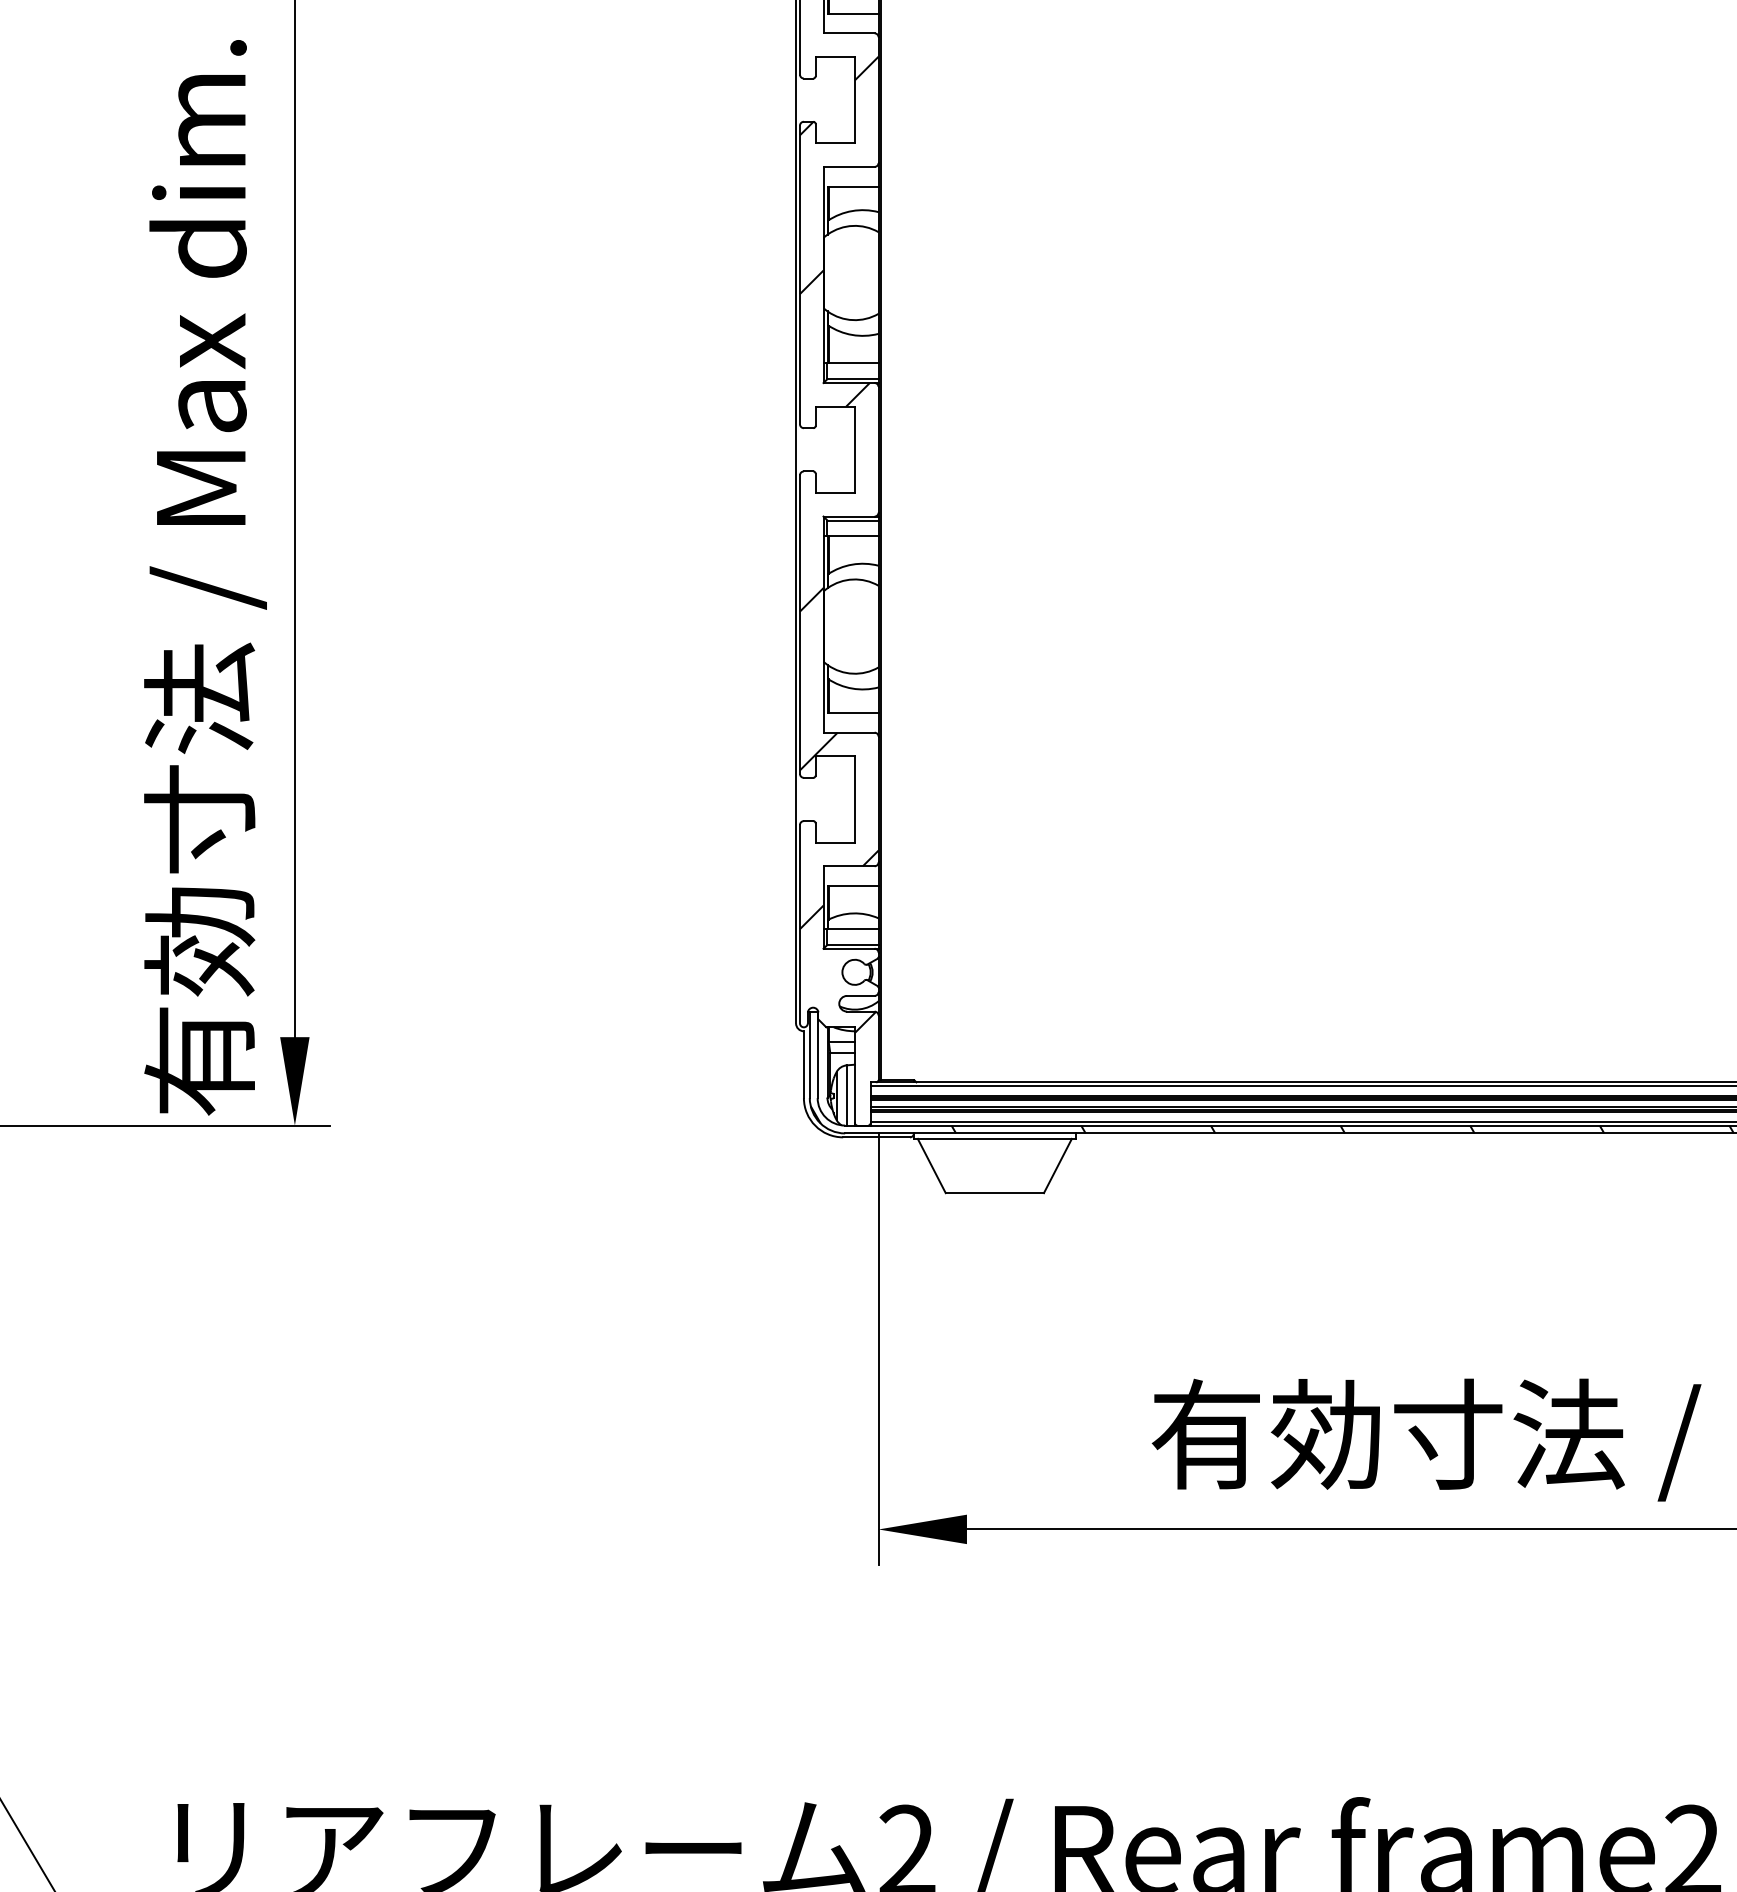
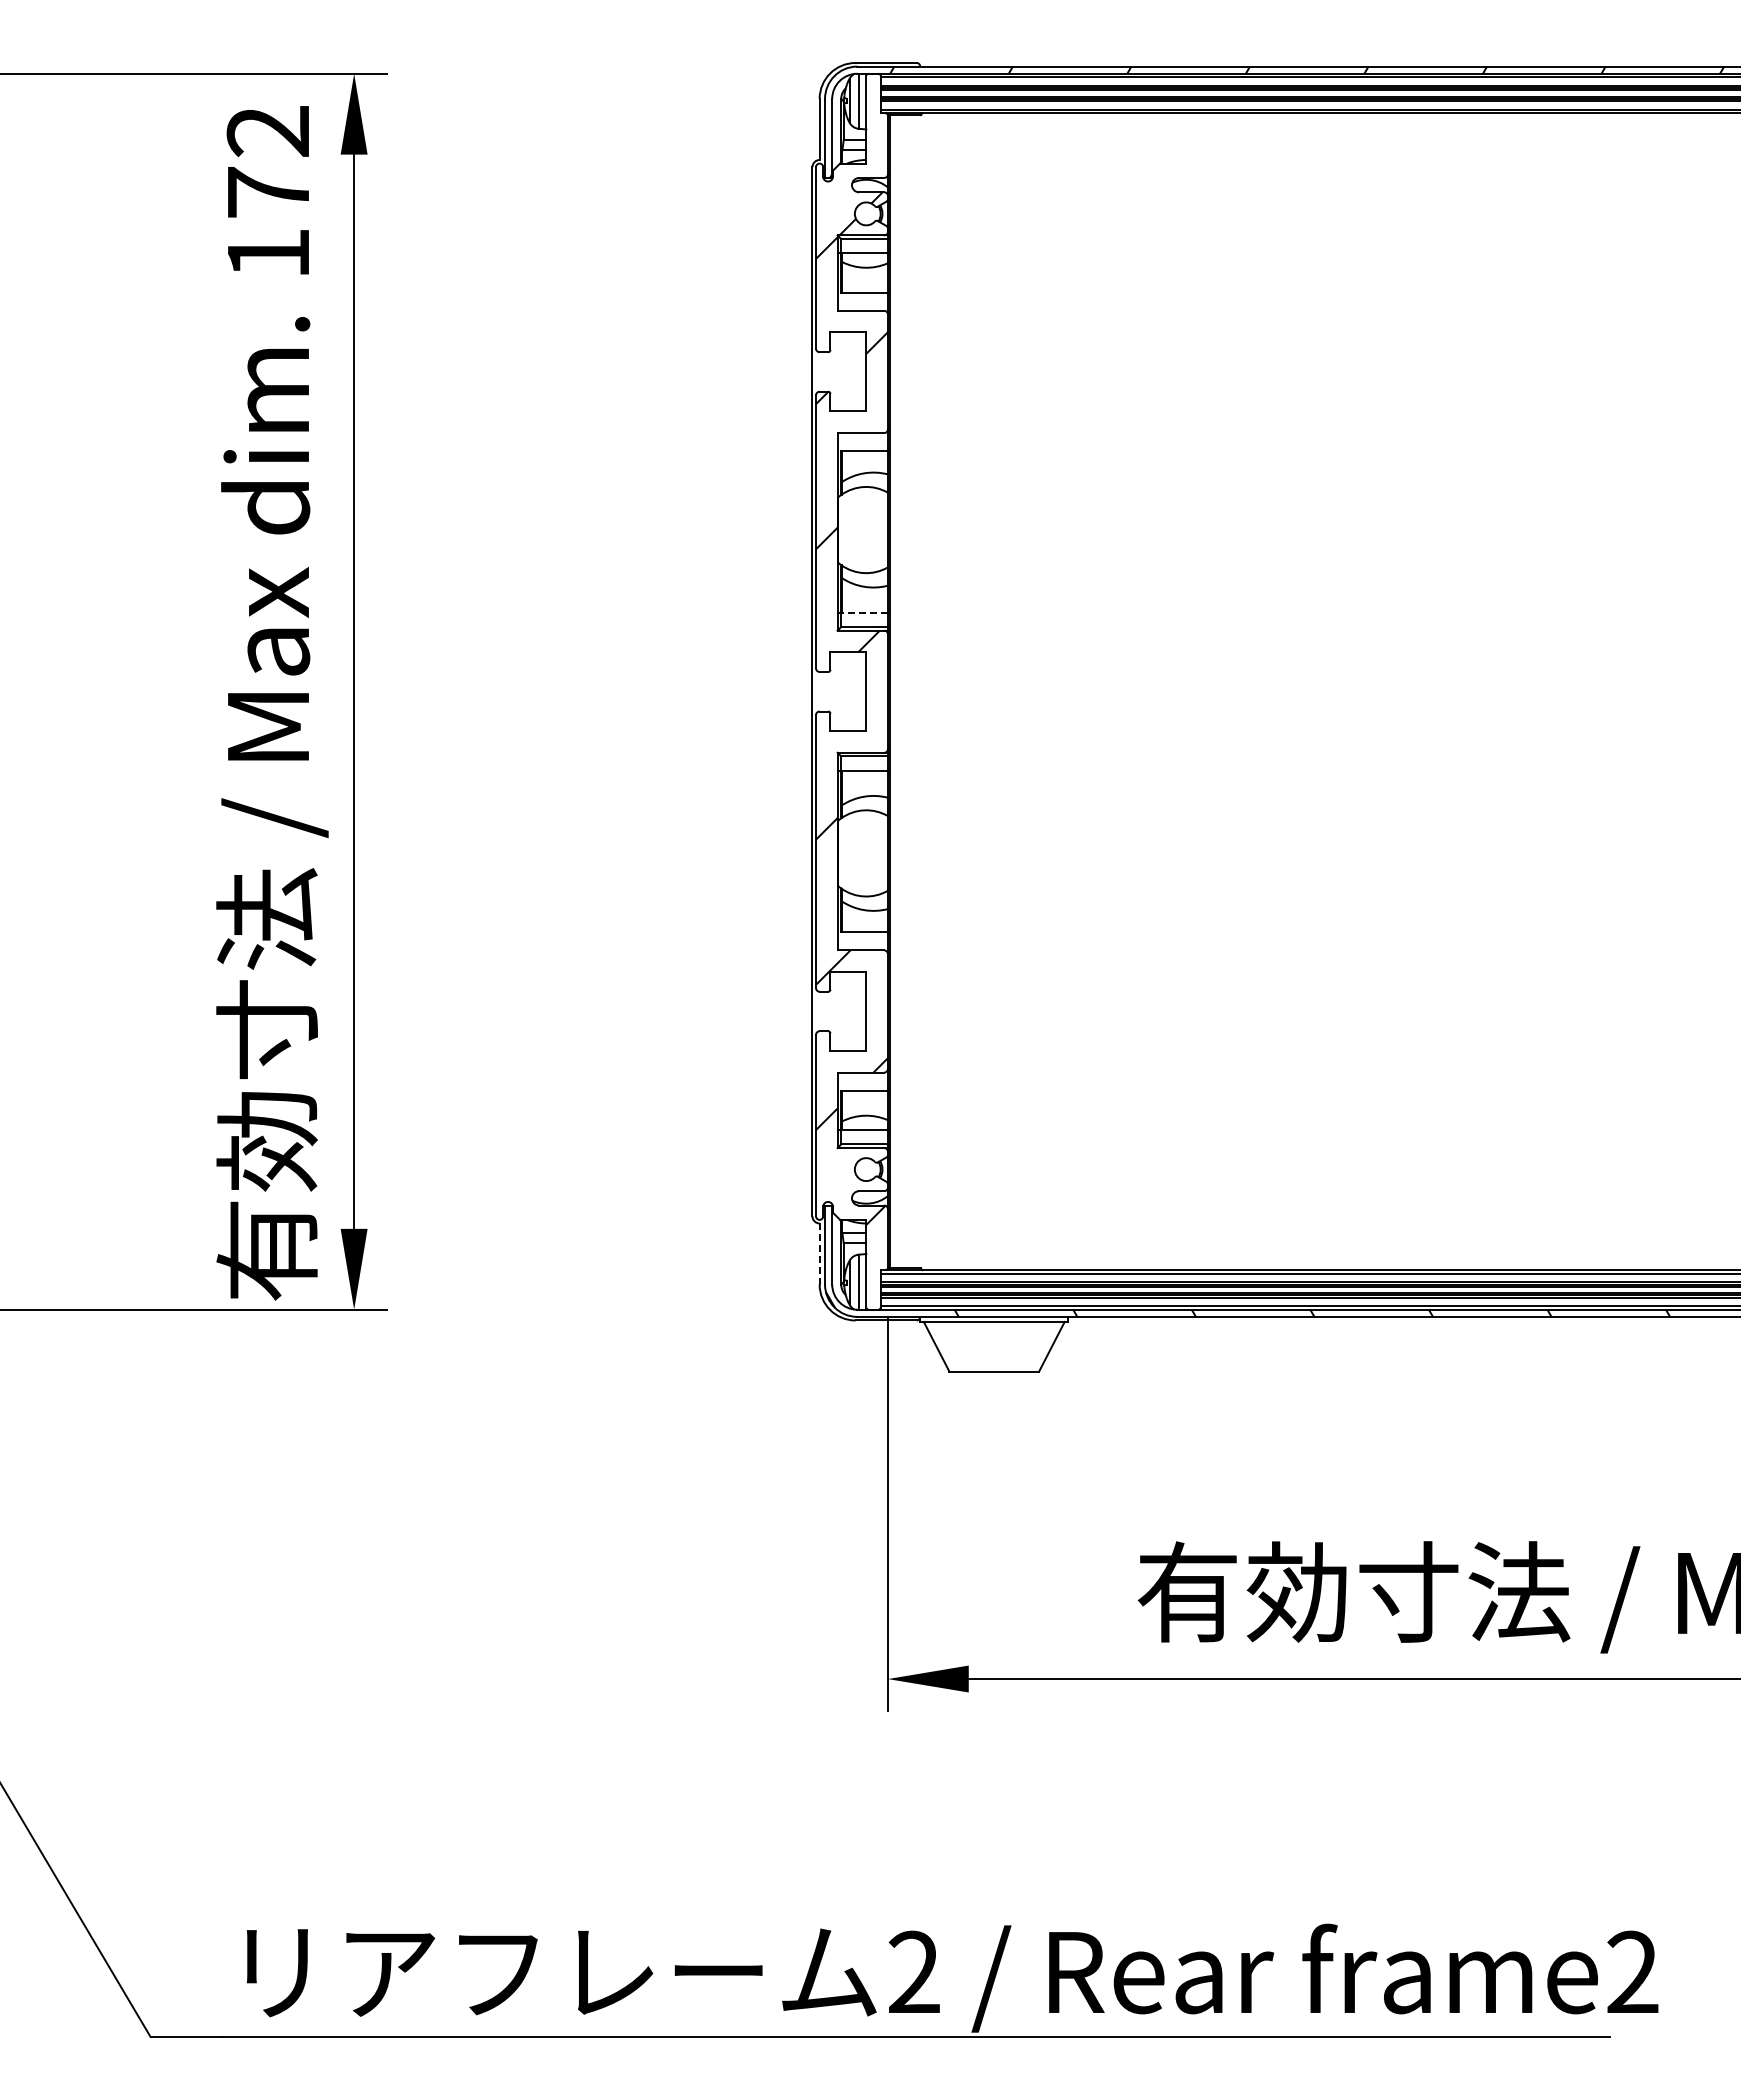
line: (852, 363) -> (864, 612), solid -> dashed
line: (803, 1065) -> (819, 1254), solid -> dashed

